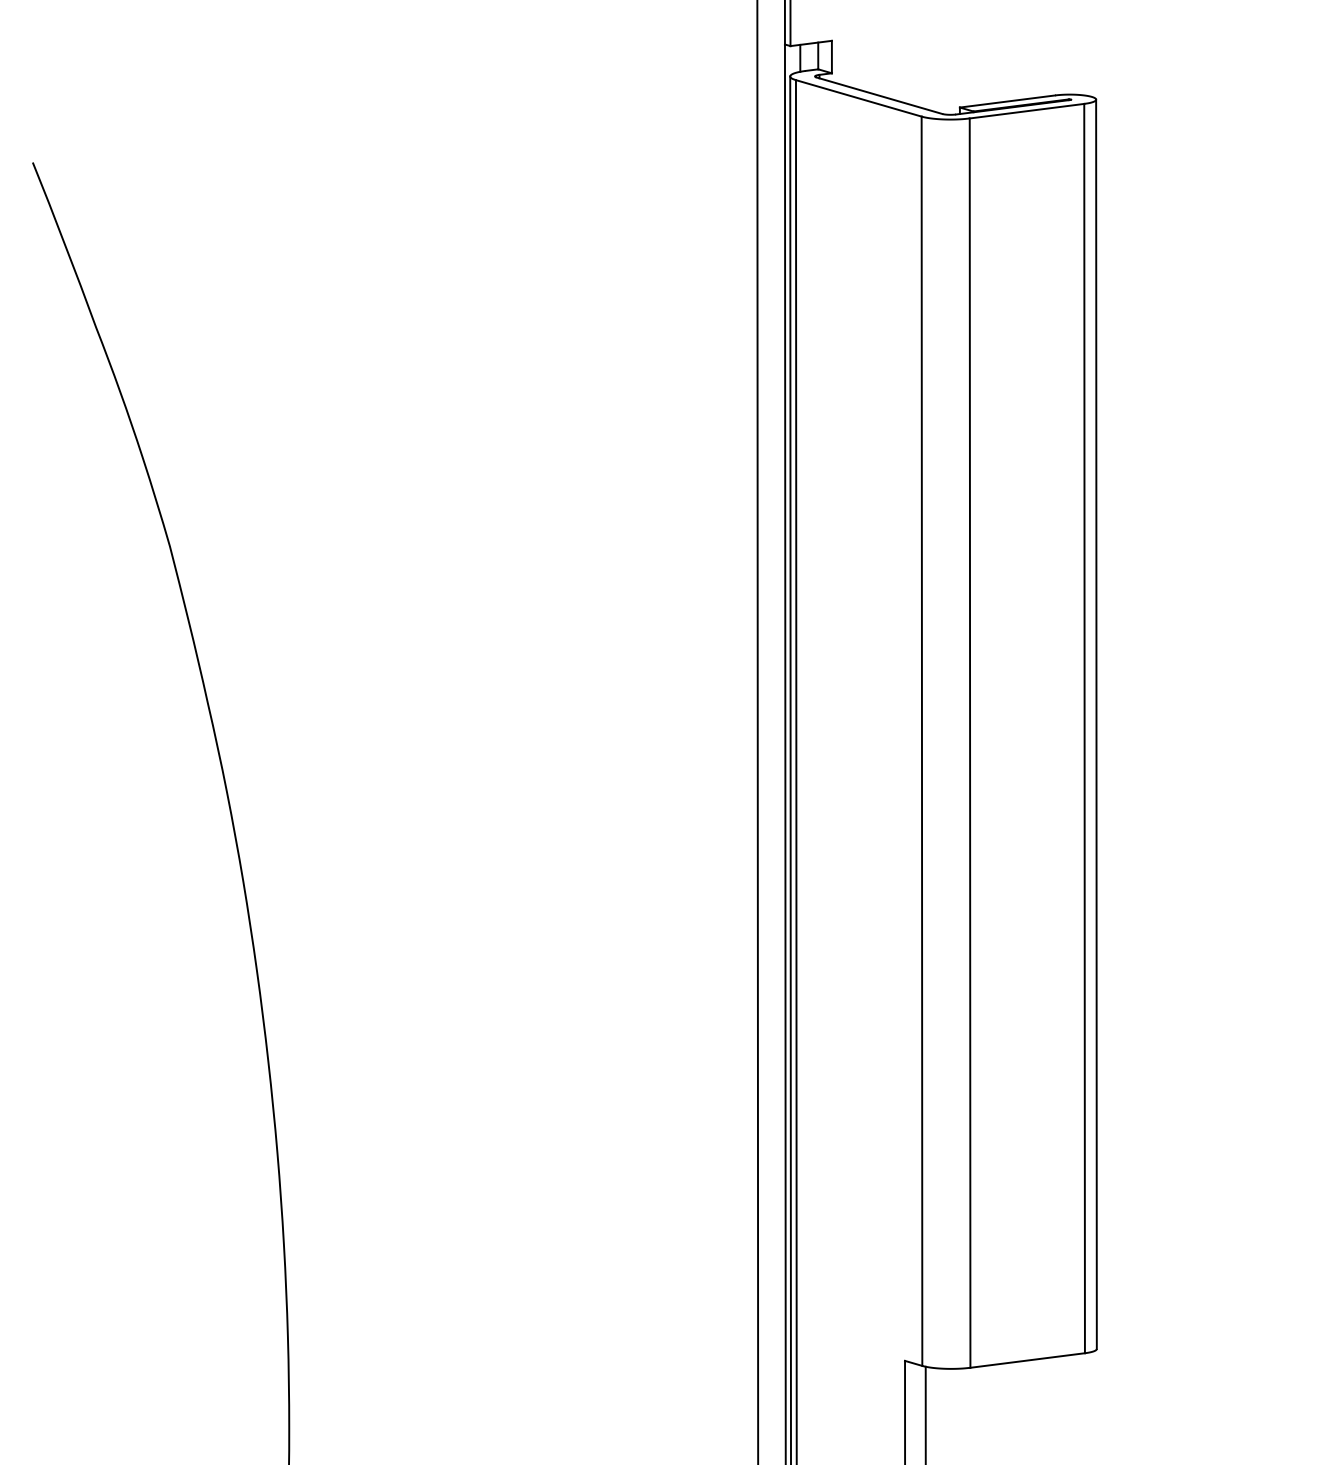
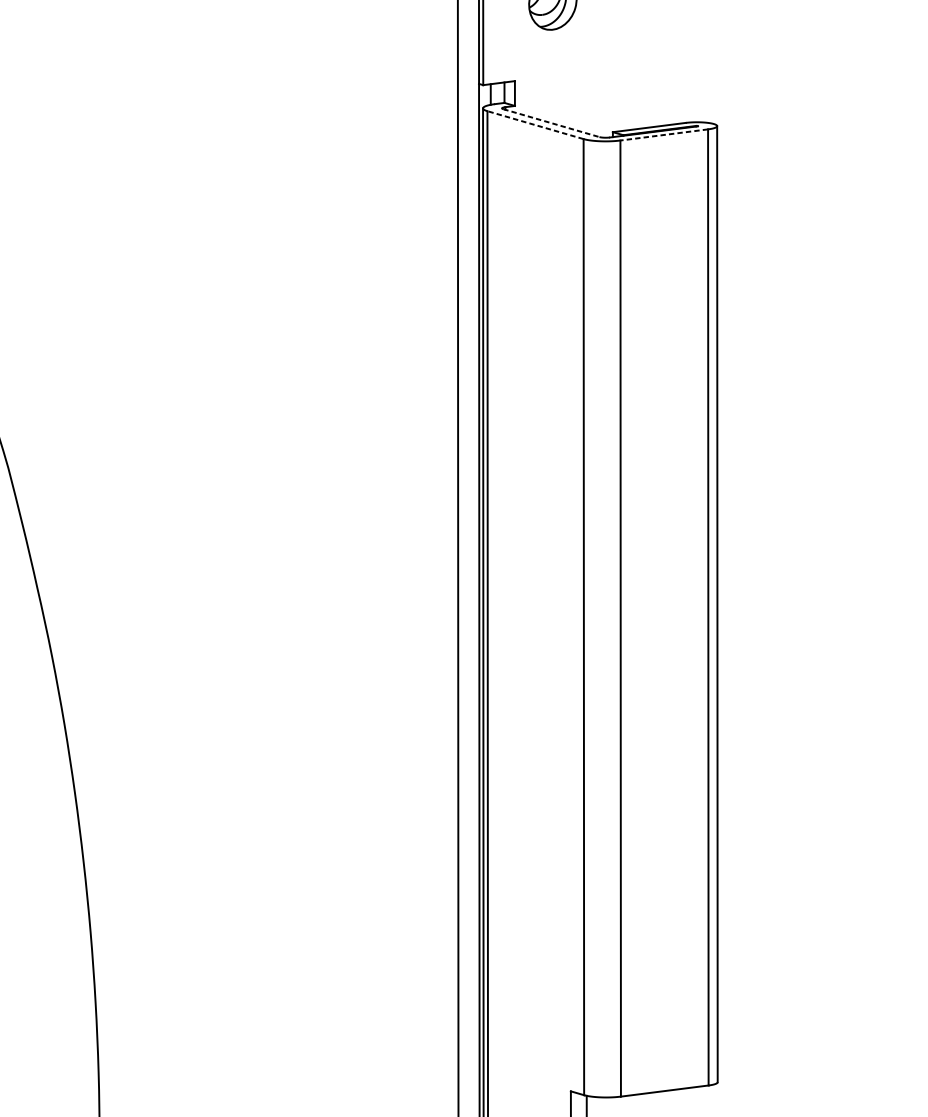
line: (879, 95) -> (551, 122), solid -> dashed
line: (858, 98) -> (535, 125), solid -> dashed
line: (1027, 111) -> (664, 135), solid -> dashed

